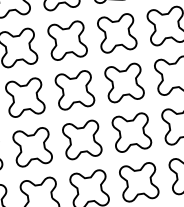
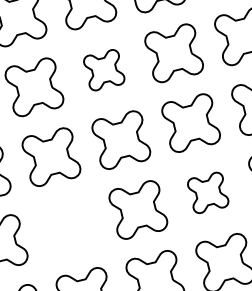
part: (67, 40) -> (104, 70), size x0.7
part: (131, 132) -> (207, 192), size x0.7
part: (32, 147) -> (68, 227), removed

